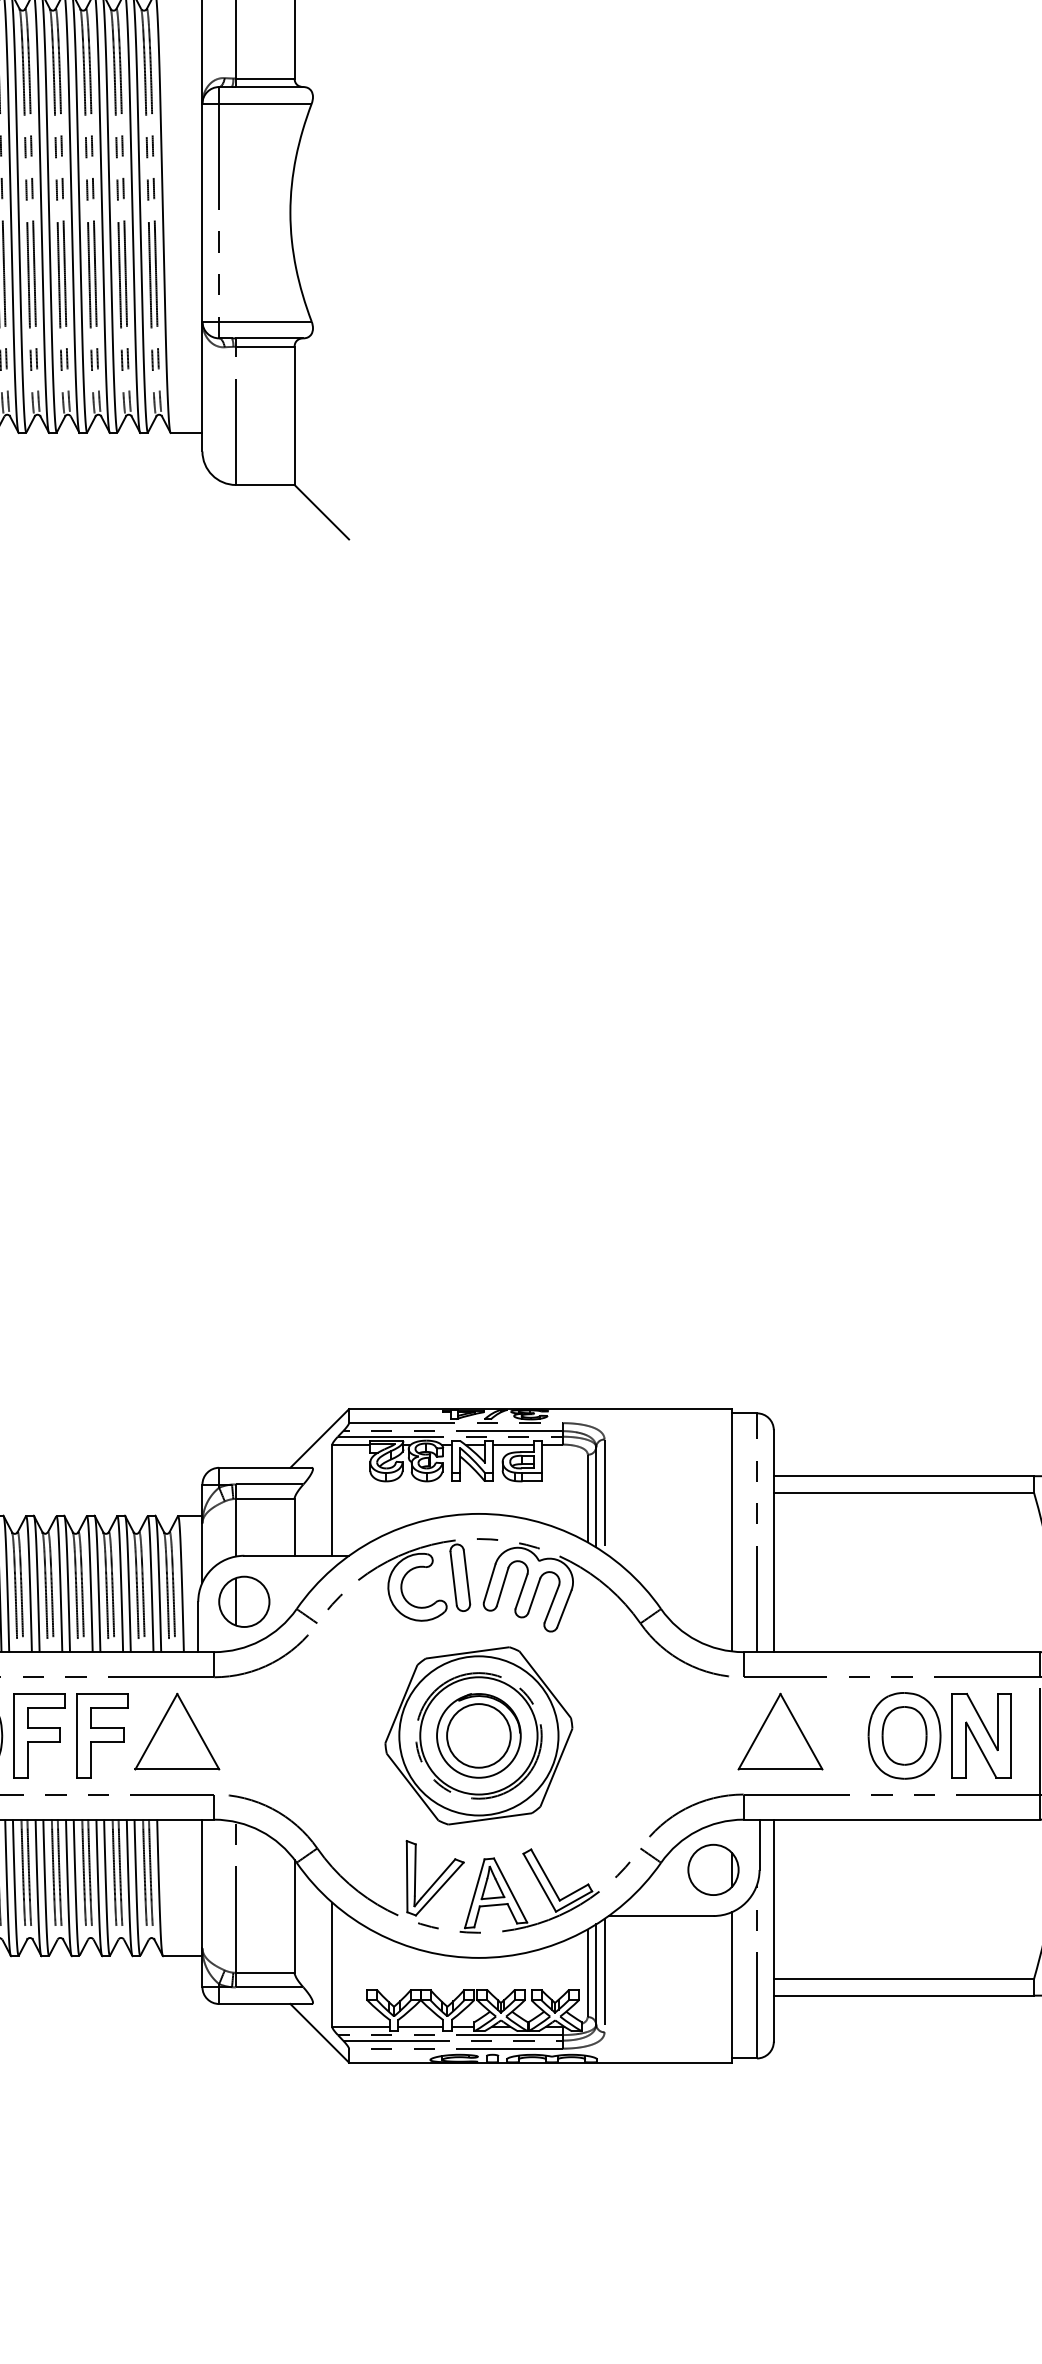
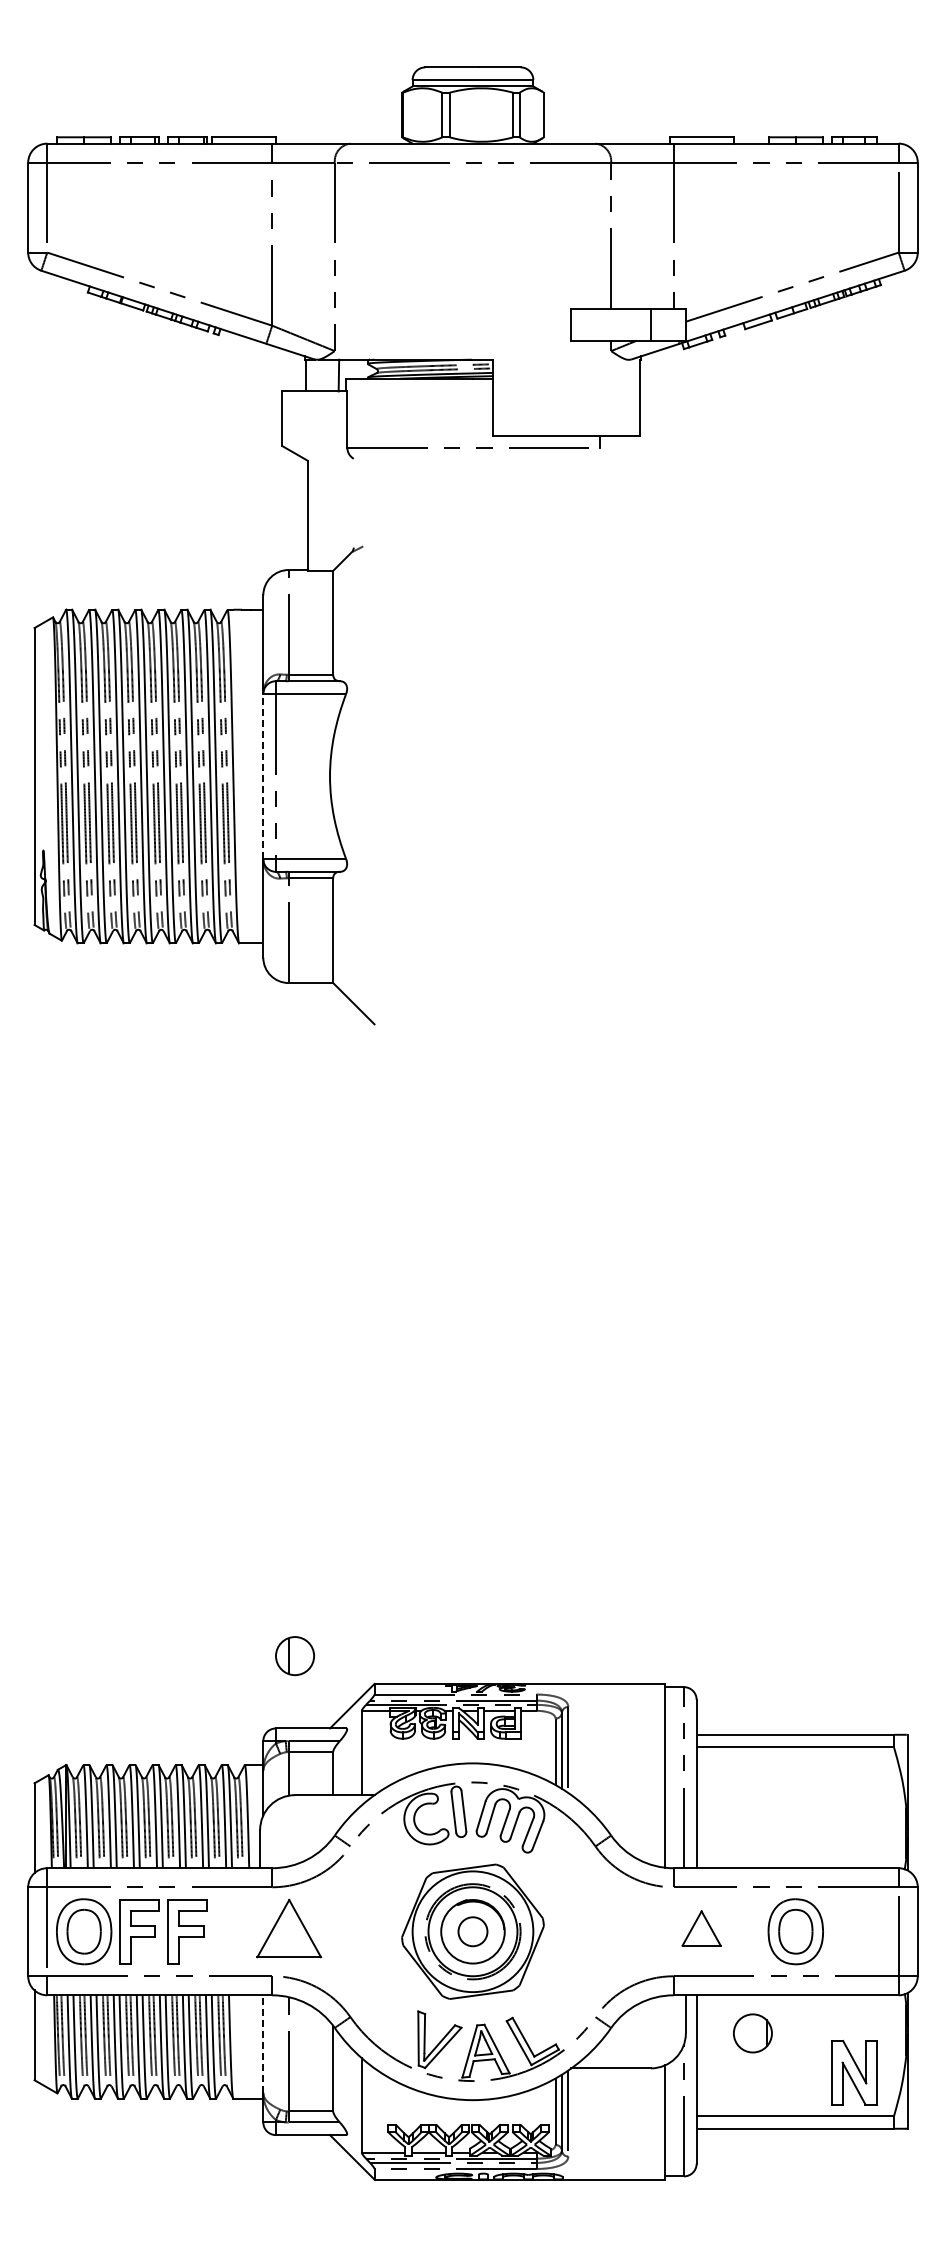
line: (202, 212) -> (263, 776), solid -> dashed
part: (243, 1602) -> (294, 1656), moved
part: (177, 1731) -> (289, 1928), moved
part: (780, 1731) -> (701, 1928), size x0.6
circle: (478, 1735) -> (472, 1931), size x0.6
part: (981, 1735) -> (854, 2072), moved
part: (712, 1870) -> (752, 2033), moved
line: (202, 1884) -> (263, 2044), solid -> dashed

